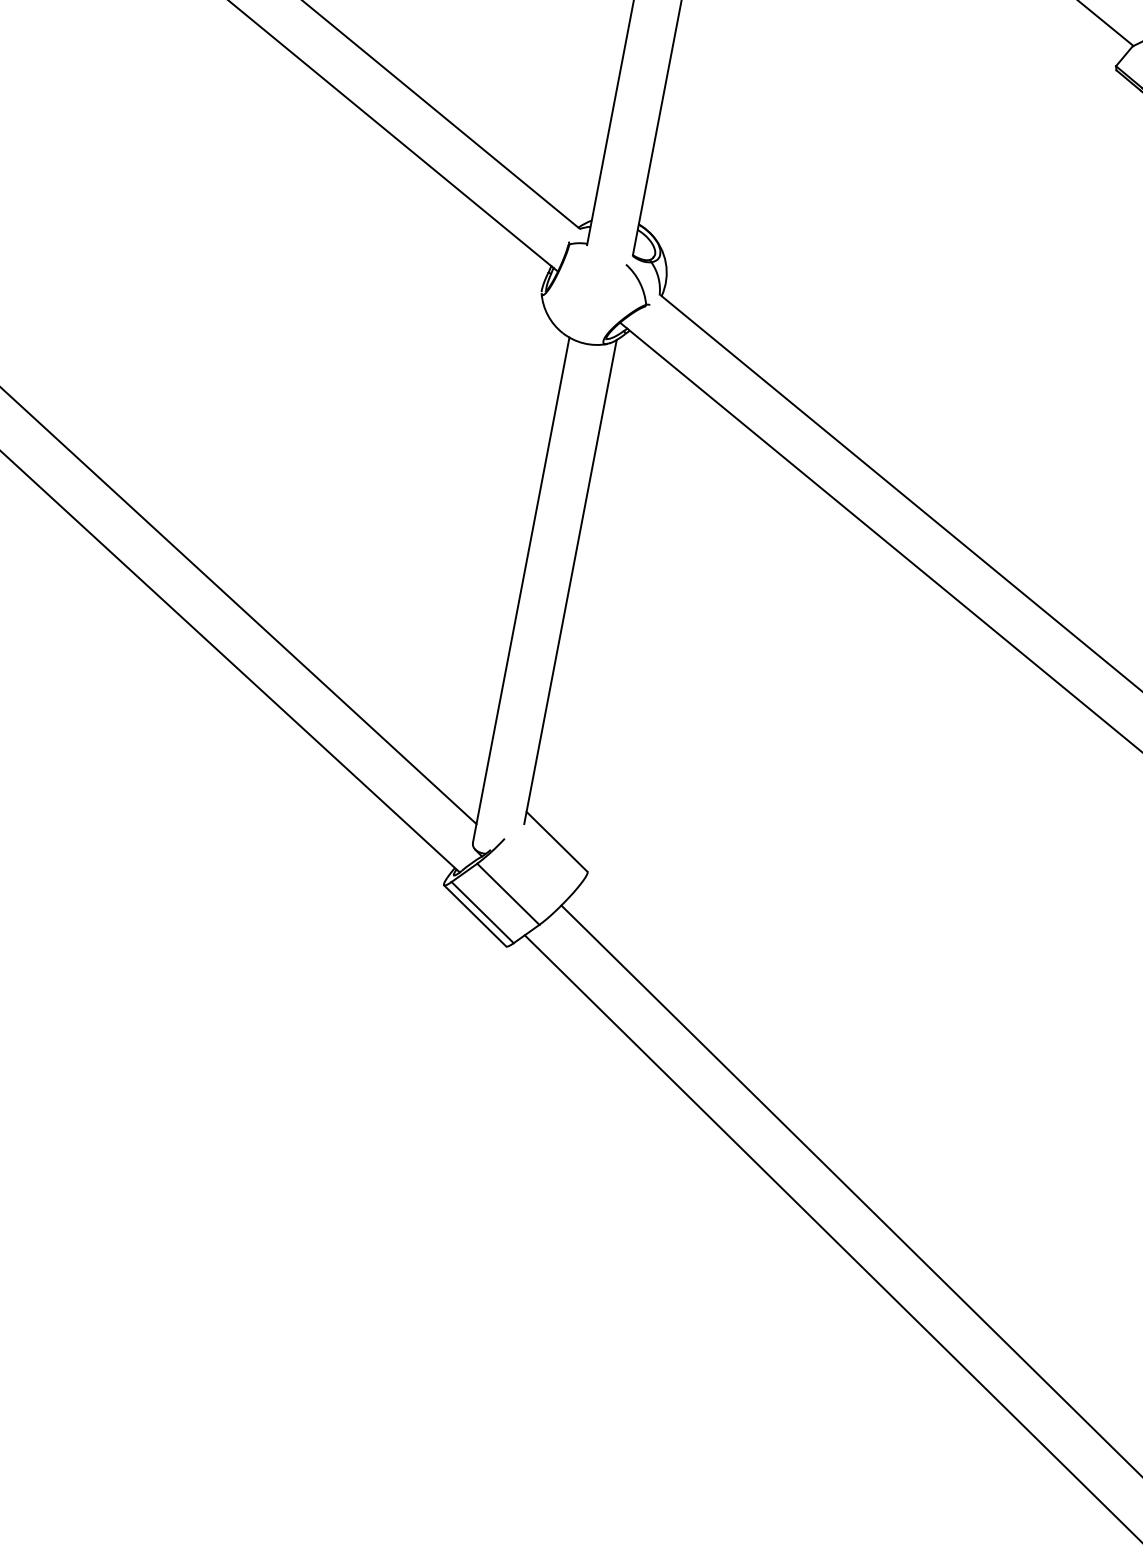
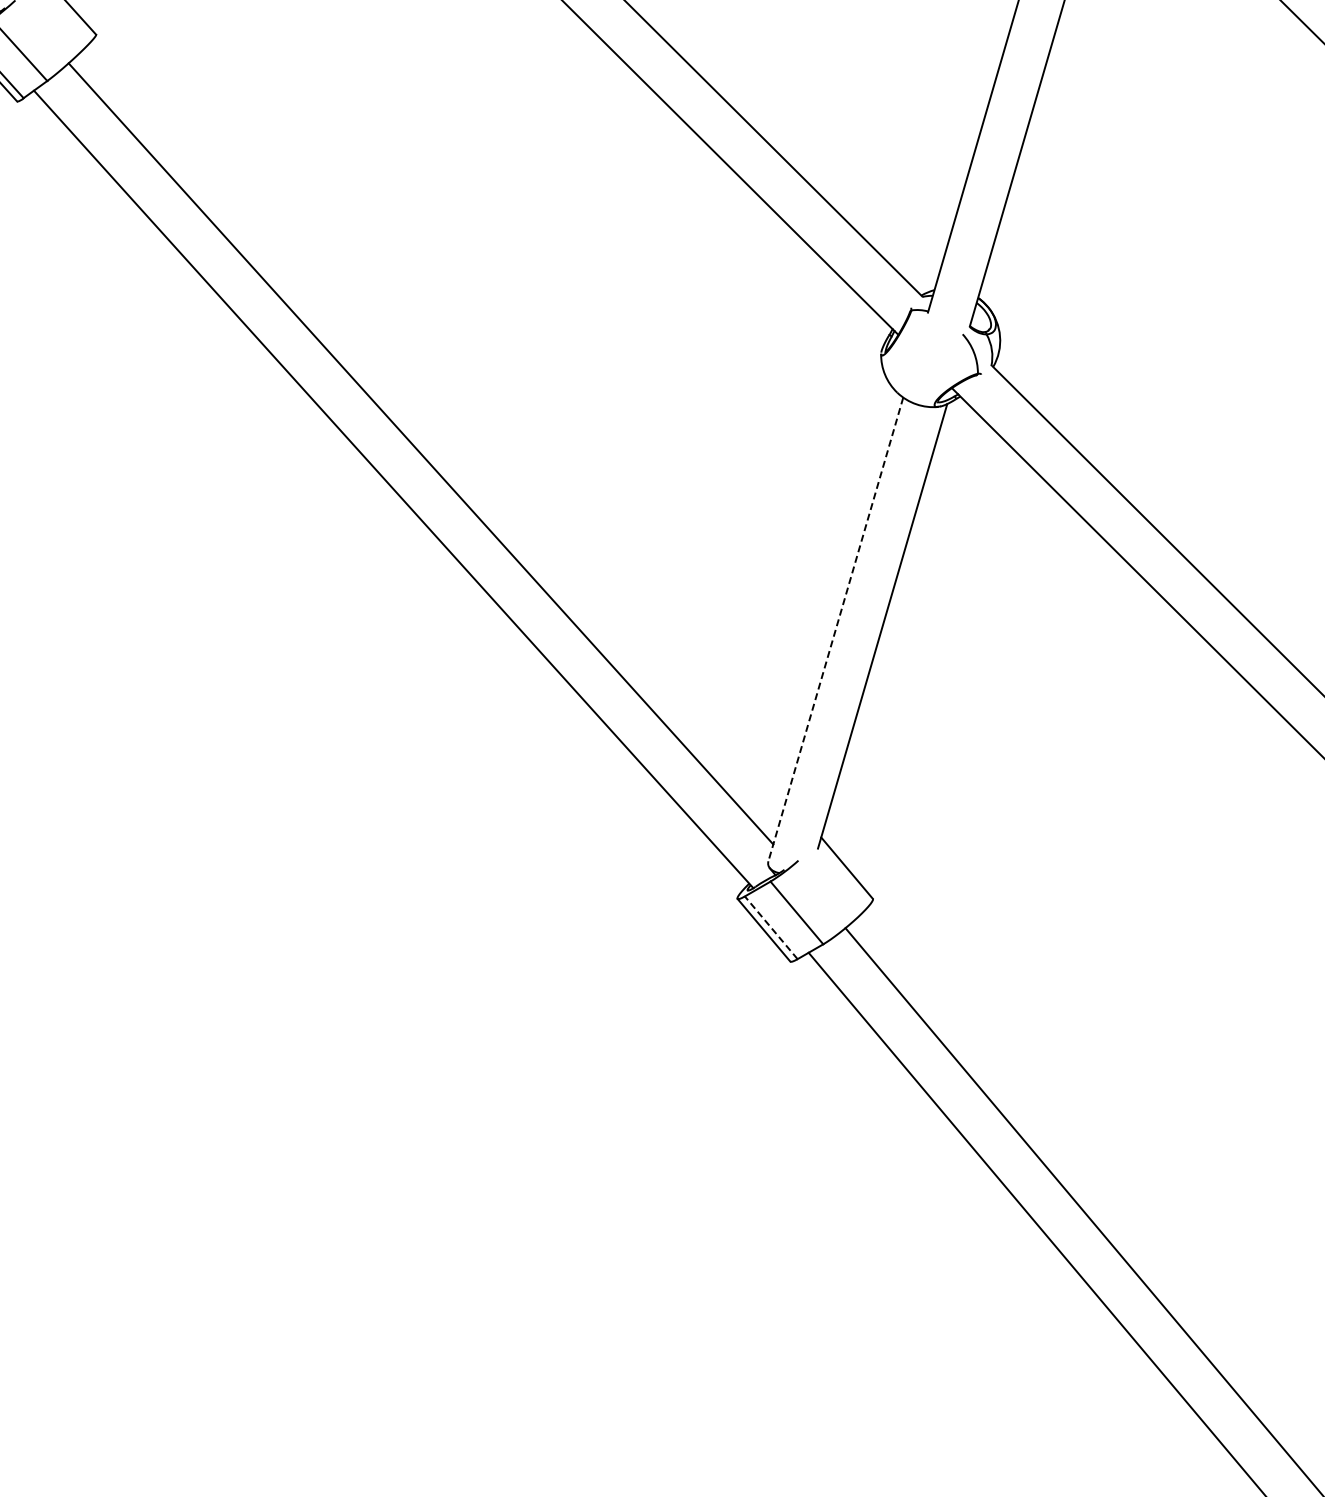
line: (520, 590) -> (835, 629), solid -> dashed
line: (482, 912) -> (771, 927), solid -> dashed

